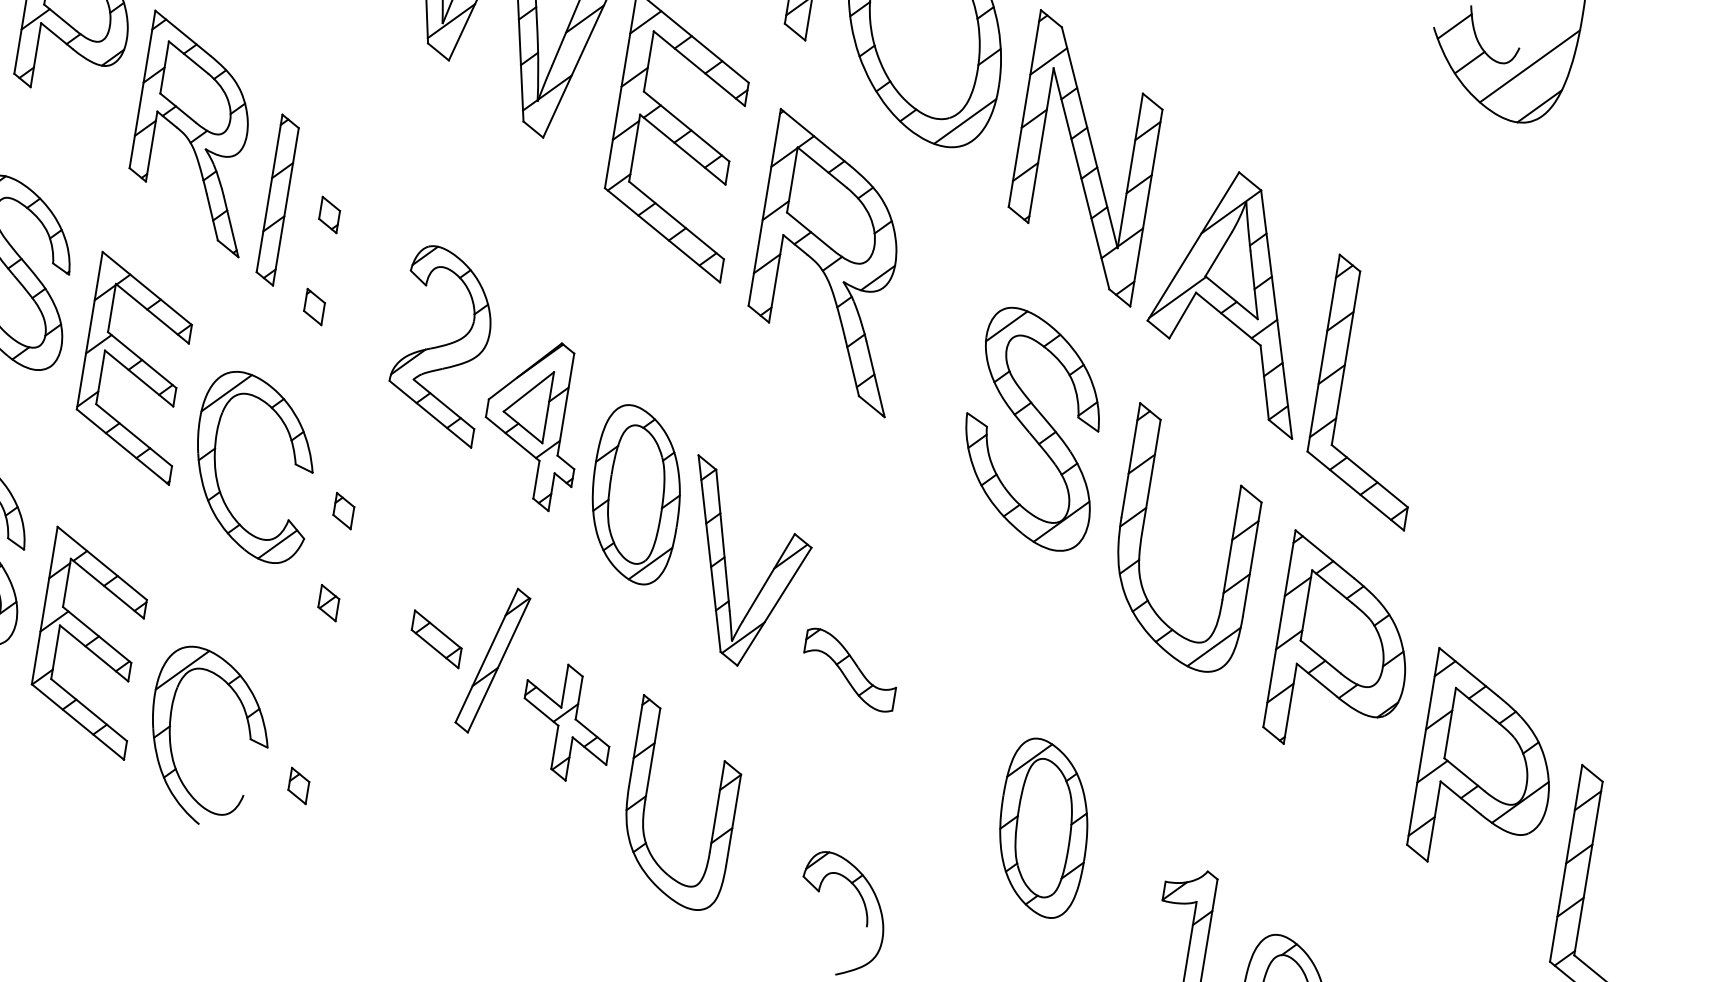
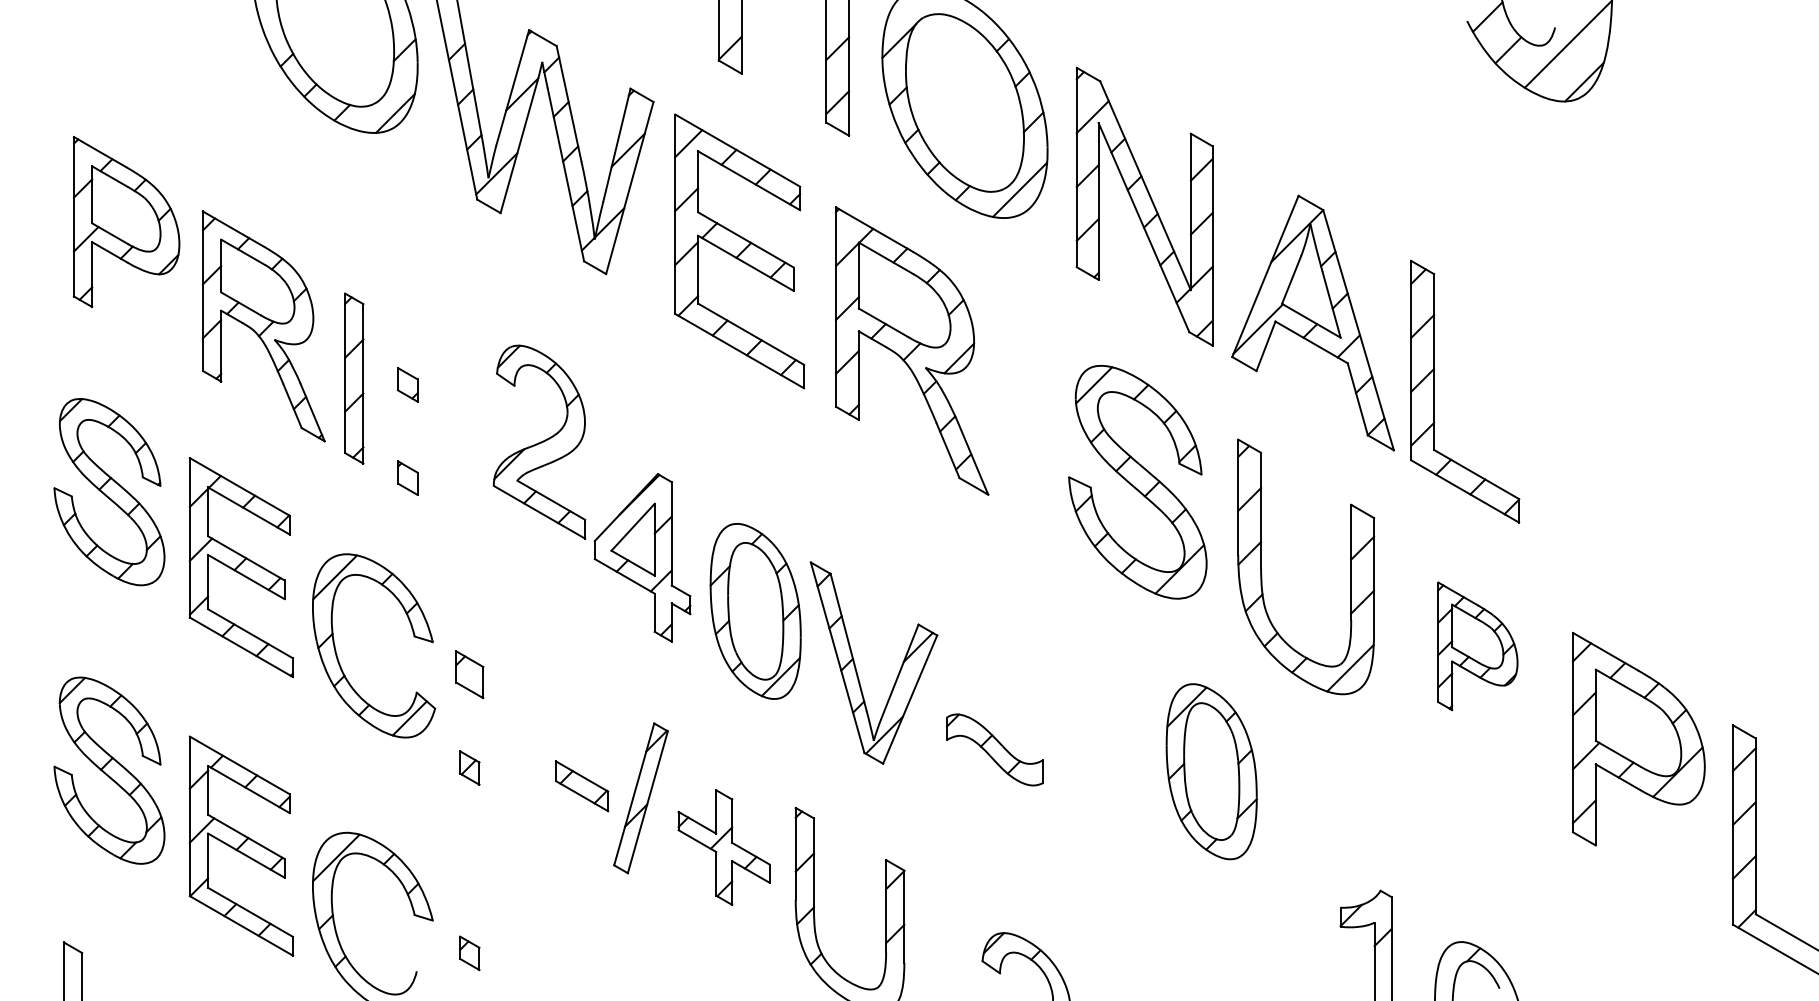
part: (441, 344) -> (539, 441), moved
part: (343, 510) -> (469, 674), size x1.4
part: (1342, 646) -> (1477, 646), size x0.6
part: (1043, 828) -> (1211, 771), moved

